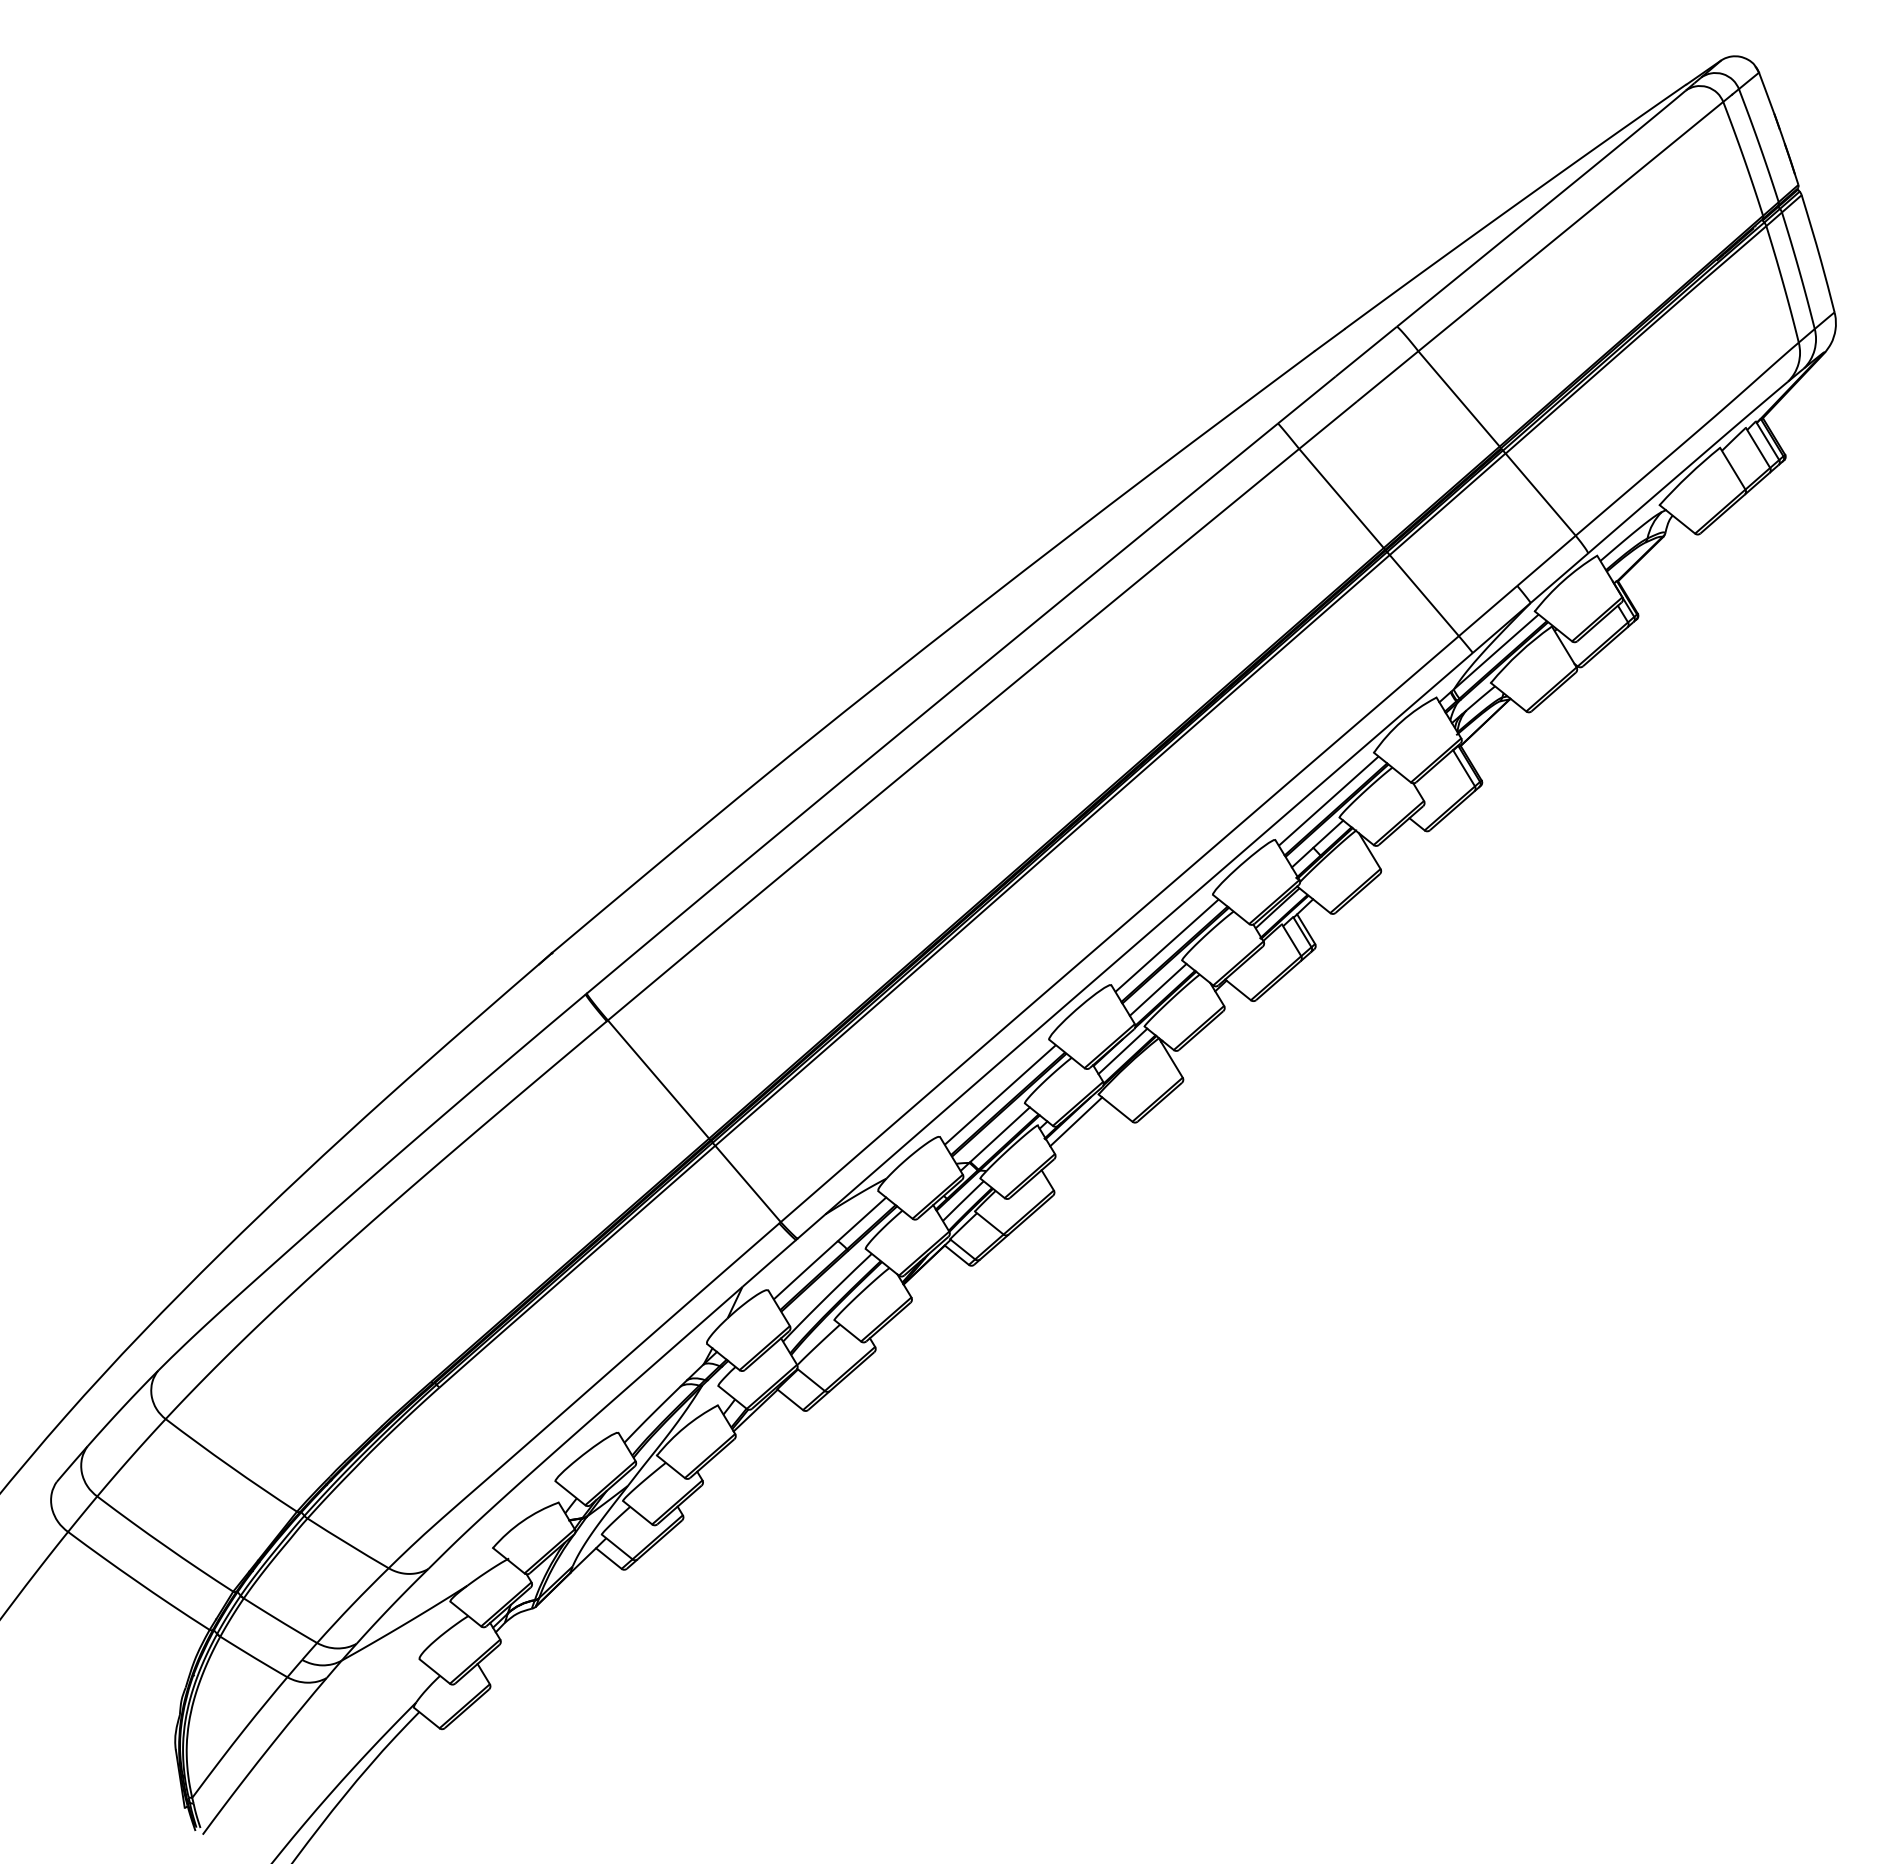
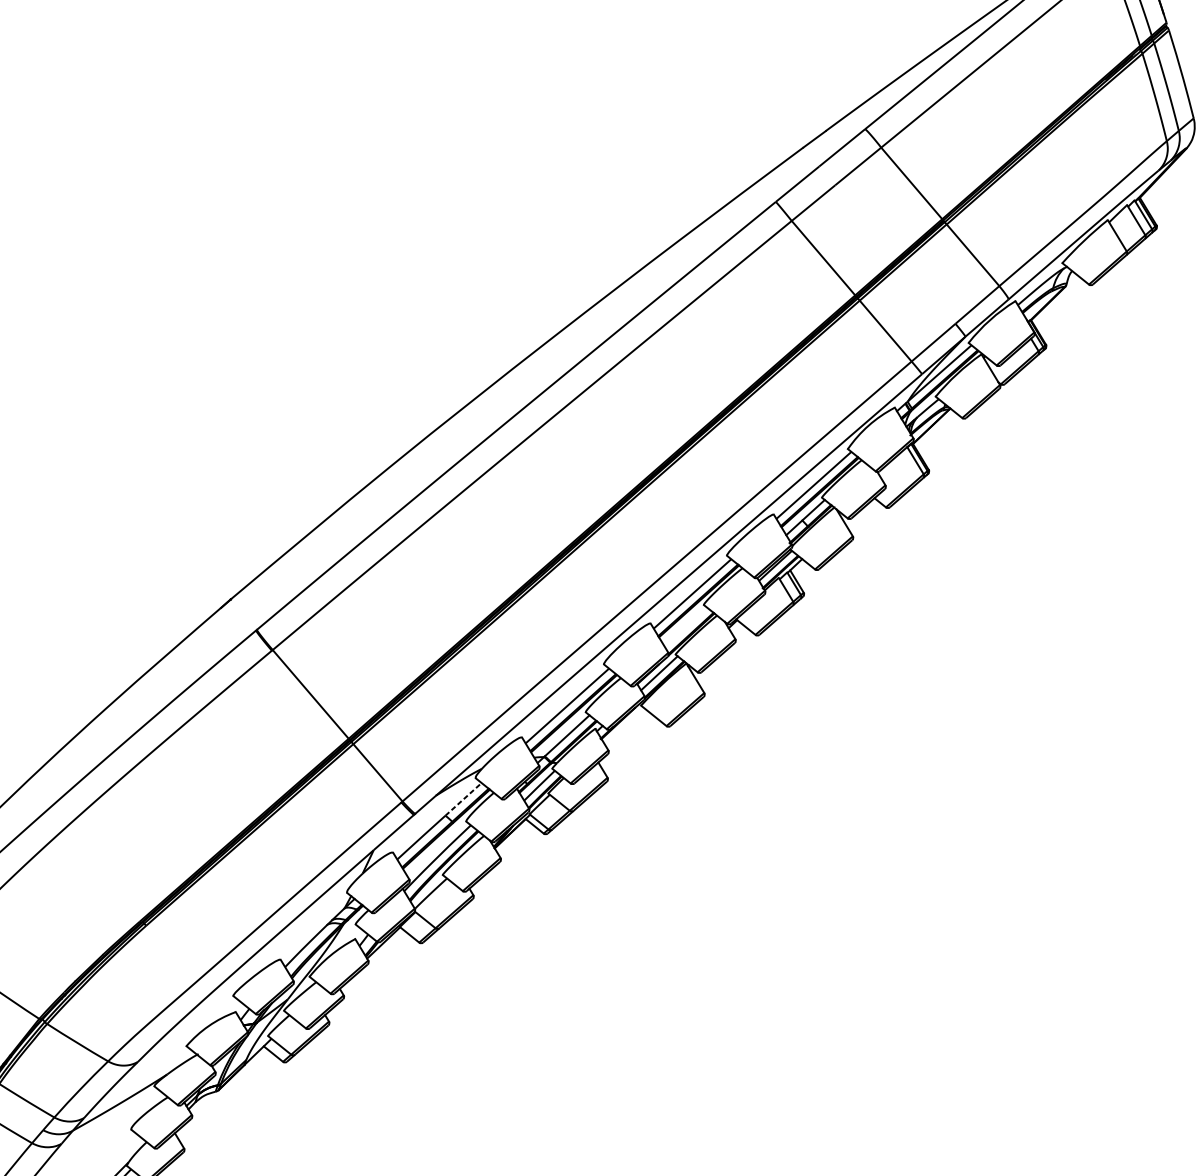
line: (1157, 989) -> (685, 626), removed
line: (1076, 1121) -> (624, 725), removed
line: (862, 1219) -> (463, 799), solid -> dashed

